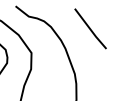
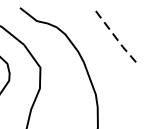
line: (90, 29) -> (115, 37), solid -> dashed

